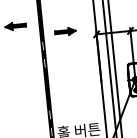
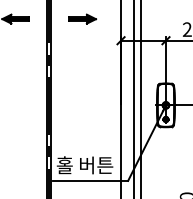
part: (65, 31) -> (82, 18), moved

